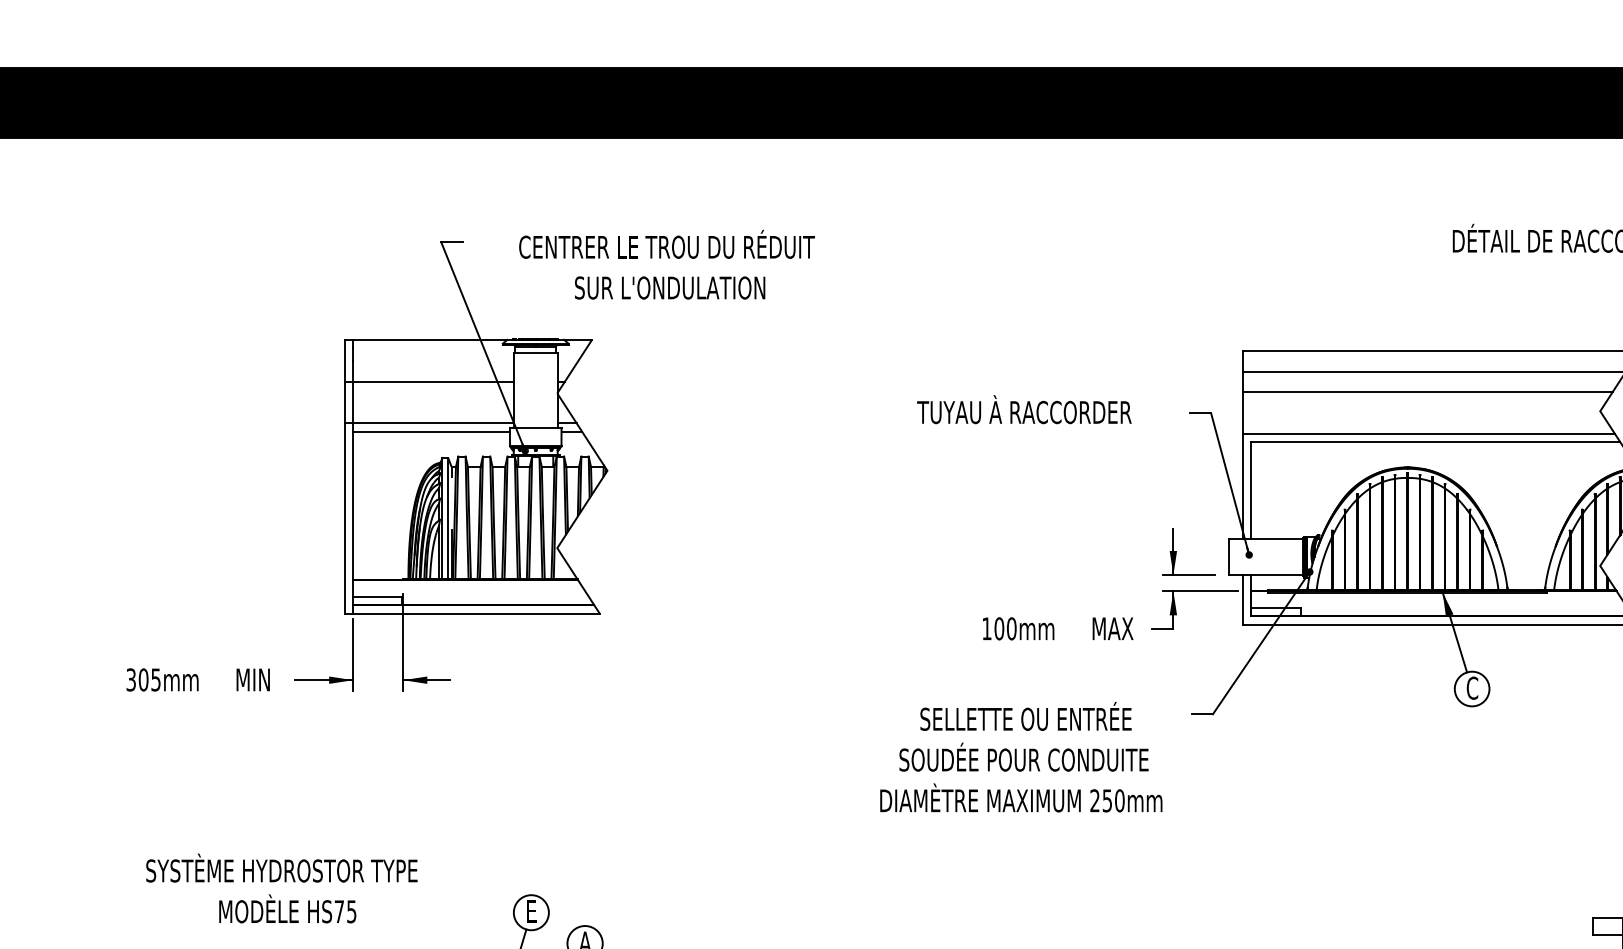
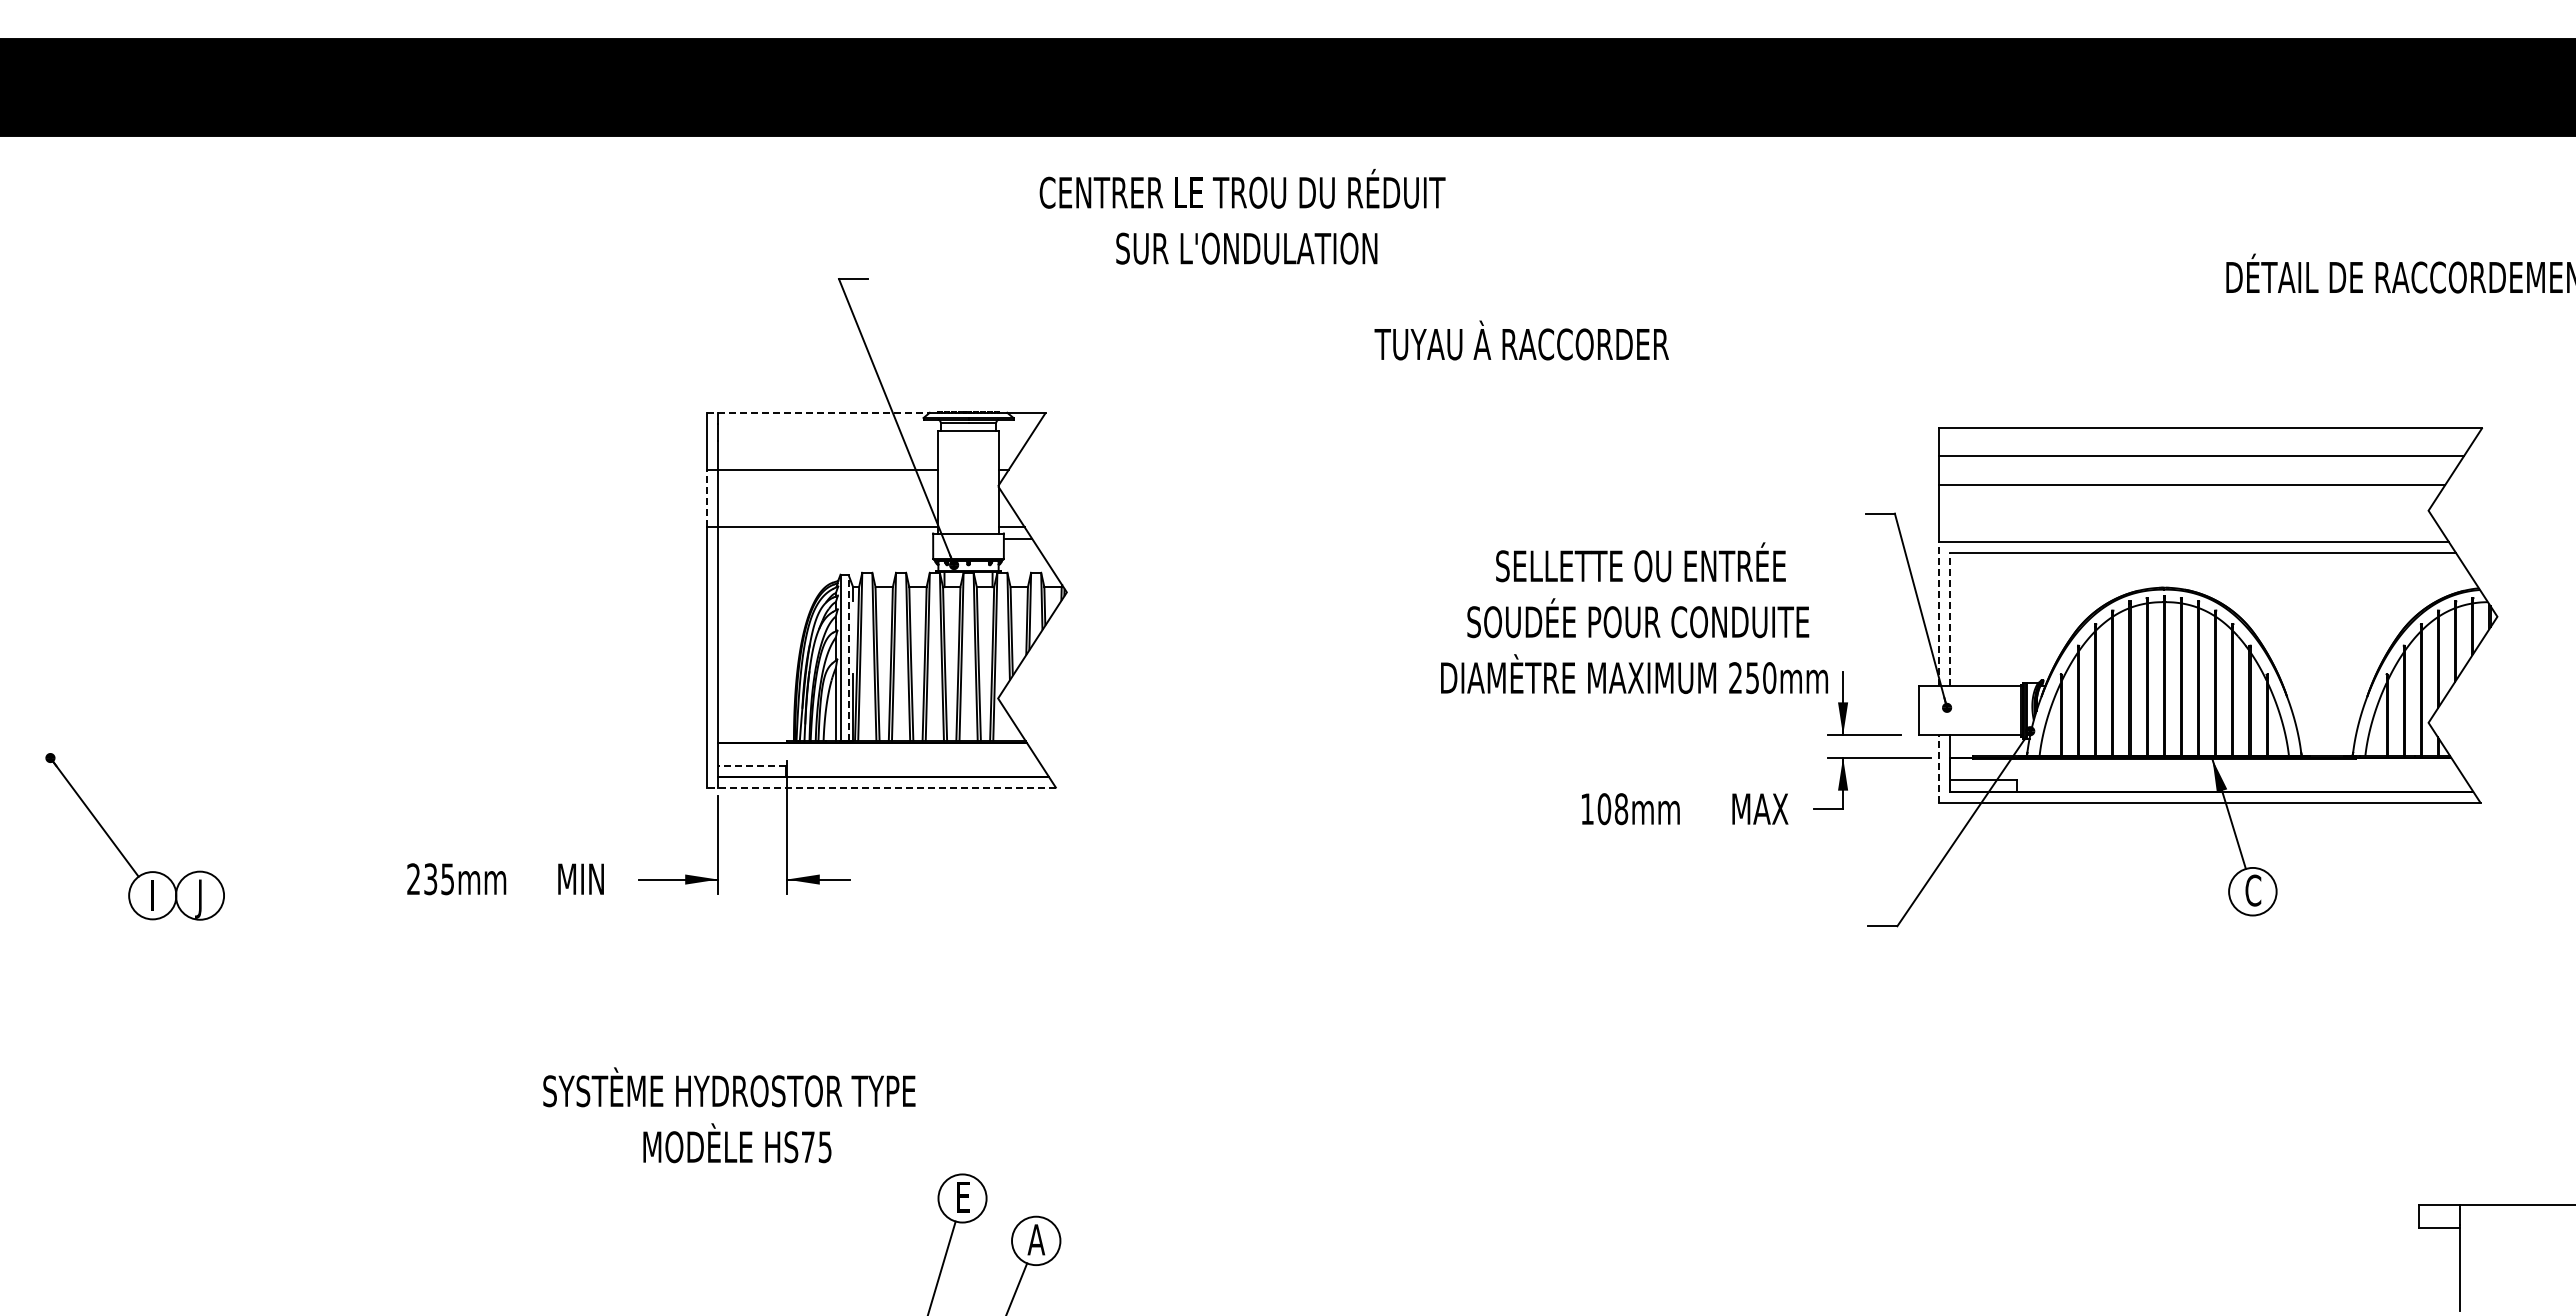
text: (666, 264) -> (1242, 216), moved
line: (426, 339) -> (818, 412), solid -> dashed
line: (344, 402) -> (706, 498), solid -> dashed
text: (1024, 409) -> (1521, 340), moved
line: (431, 431) -> (825, 538), removed
line: (1242, 486) -> (1938, 613), solid -> dashed
line: (1250, 490) -> (1949, 619), solid -> dashed
line: (448, 518) -> (848, 657), solid -> dashed
line: (377, 597) -> (751, 765), solid -> dashed
line: (1242, 599) -> (1938, 769), solid -> dashed
line: (472, 613) -> (881, 788), solid -> dashed
text: (1011, 629) -> (1621, 809), 100mm -> 108mm
text: (137, 680) -> (422, 879), 305mm -> 235mm
text: (1021, 757) -> (1634, 618), moved
text: (281, 888) -> (729, 1115), moved

